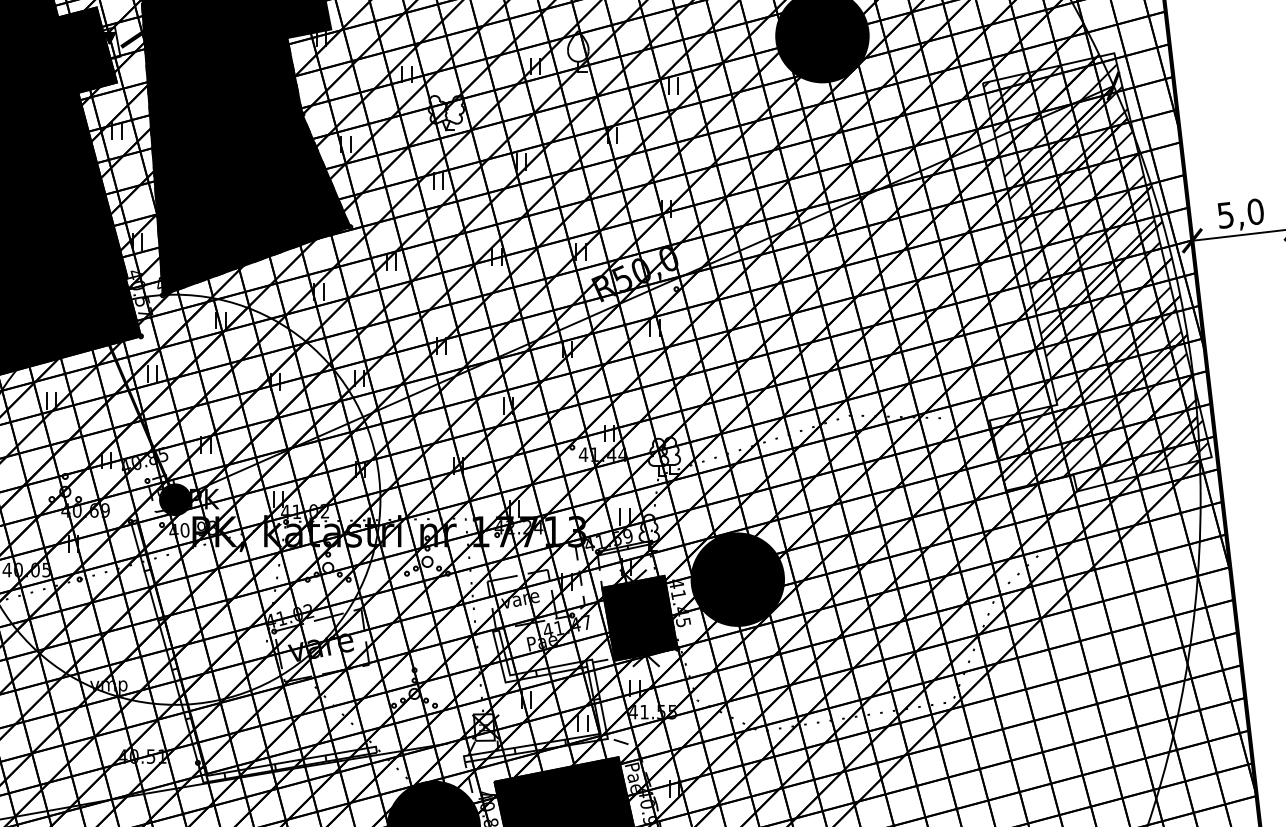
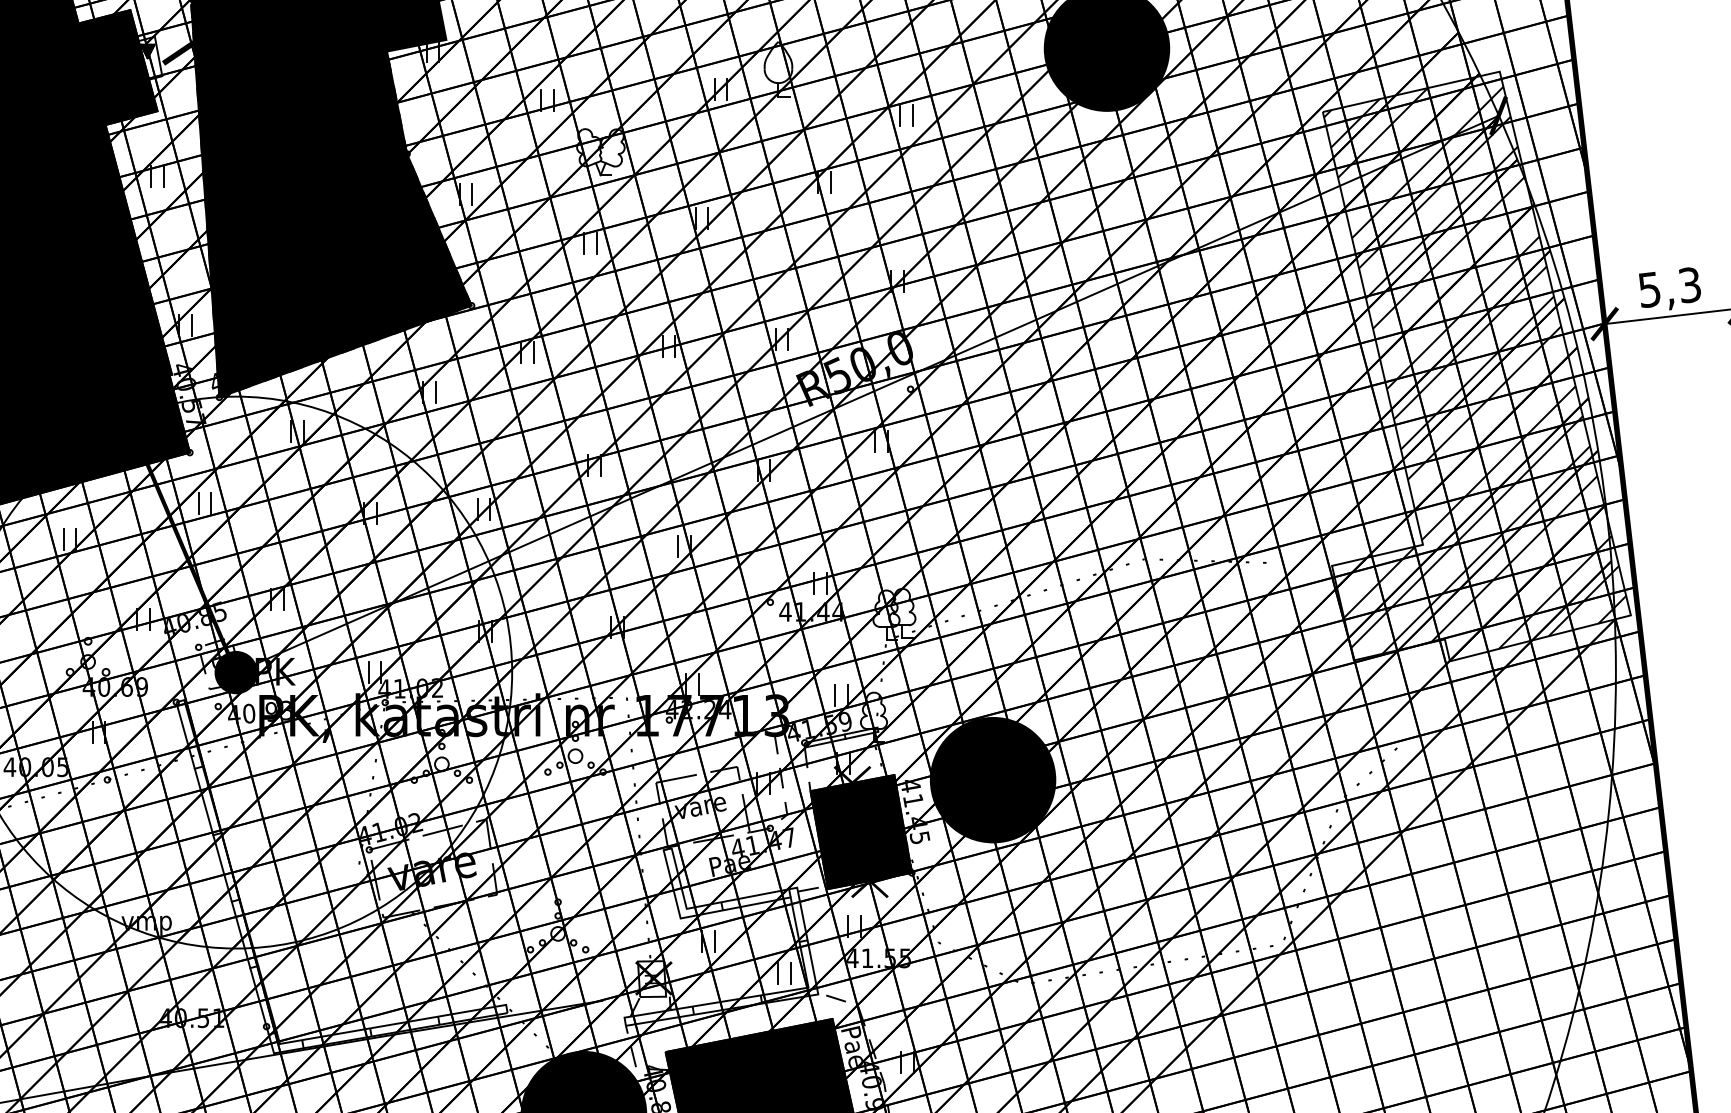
text: (1255, 212) -> (1689, 285), 5,0 -> 5,3

